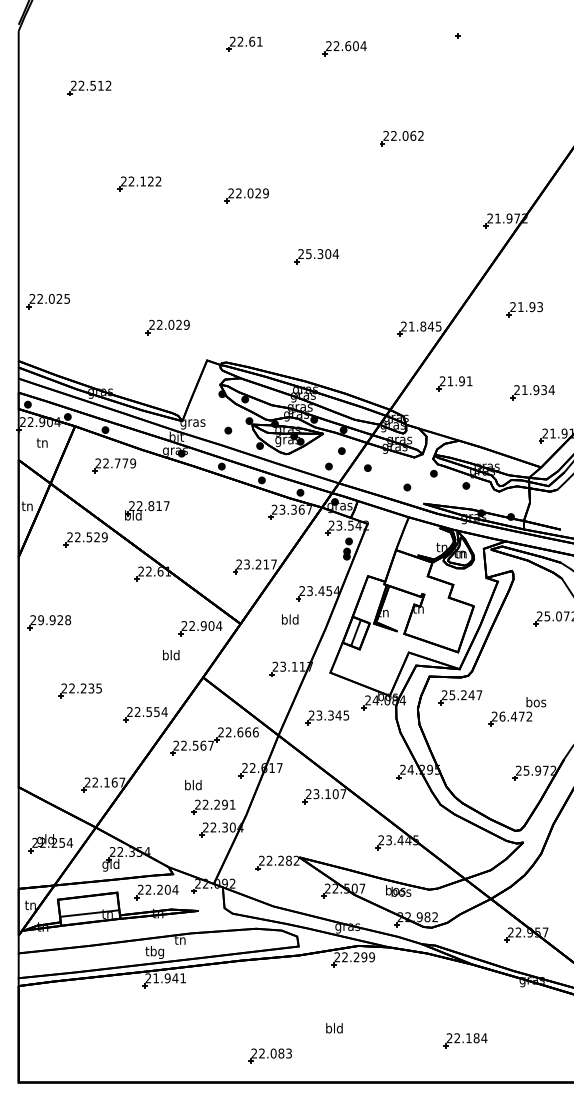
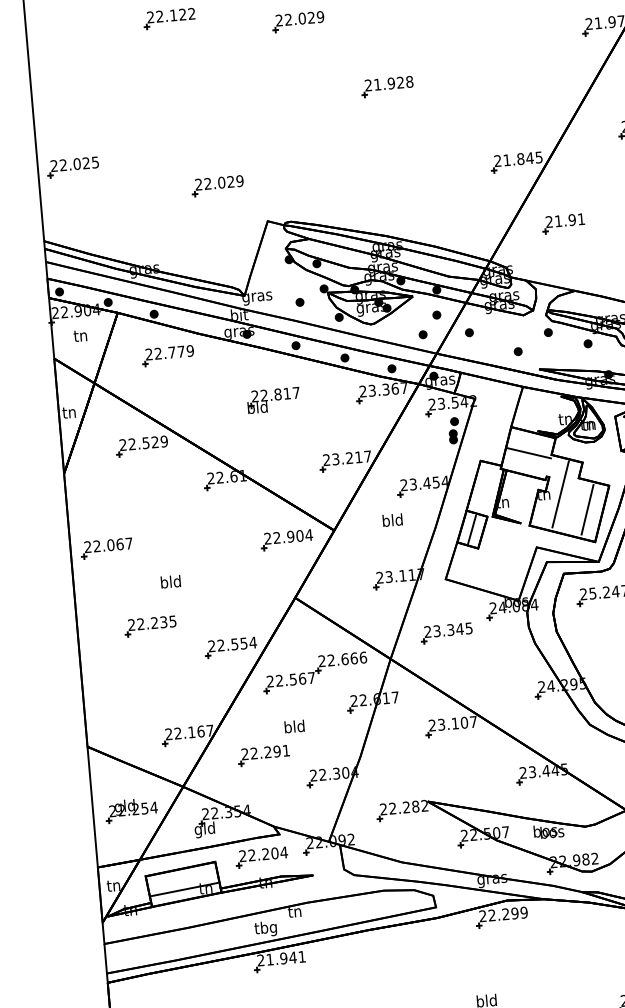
text: (322, 254) -> (393, 83), 25.304 -> 21.928
part: (147, 510) -> (273, 400), moved
line: (409, 573) -> (529, 453), added
line: (432, 609) -> (560, 493), added
text: (54, 620) -> (113, 545), 29.928 -> 22.067
line: (453, 624) -> (586, 509), added
text: (171, 655) -> (171, 582), moved
part: (213, 806) -> (263, 754), moved

